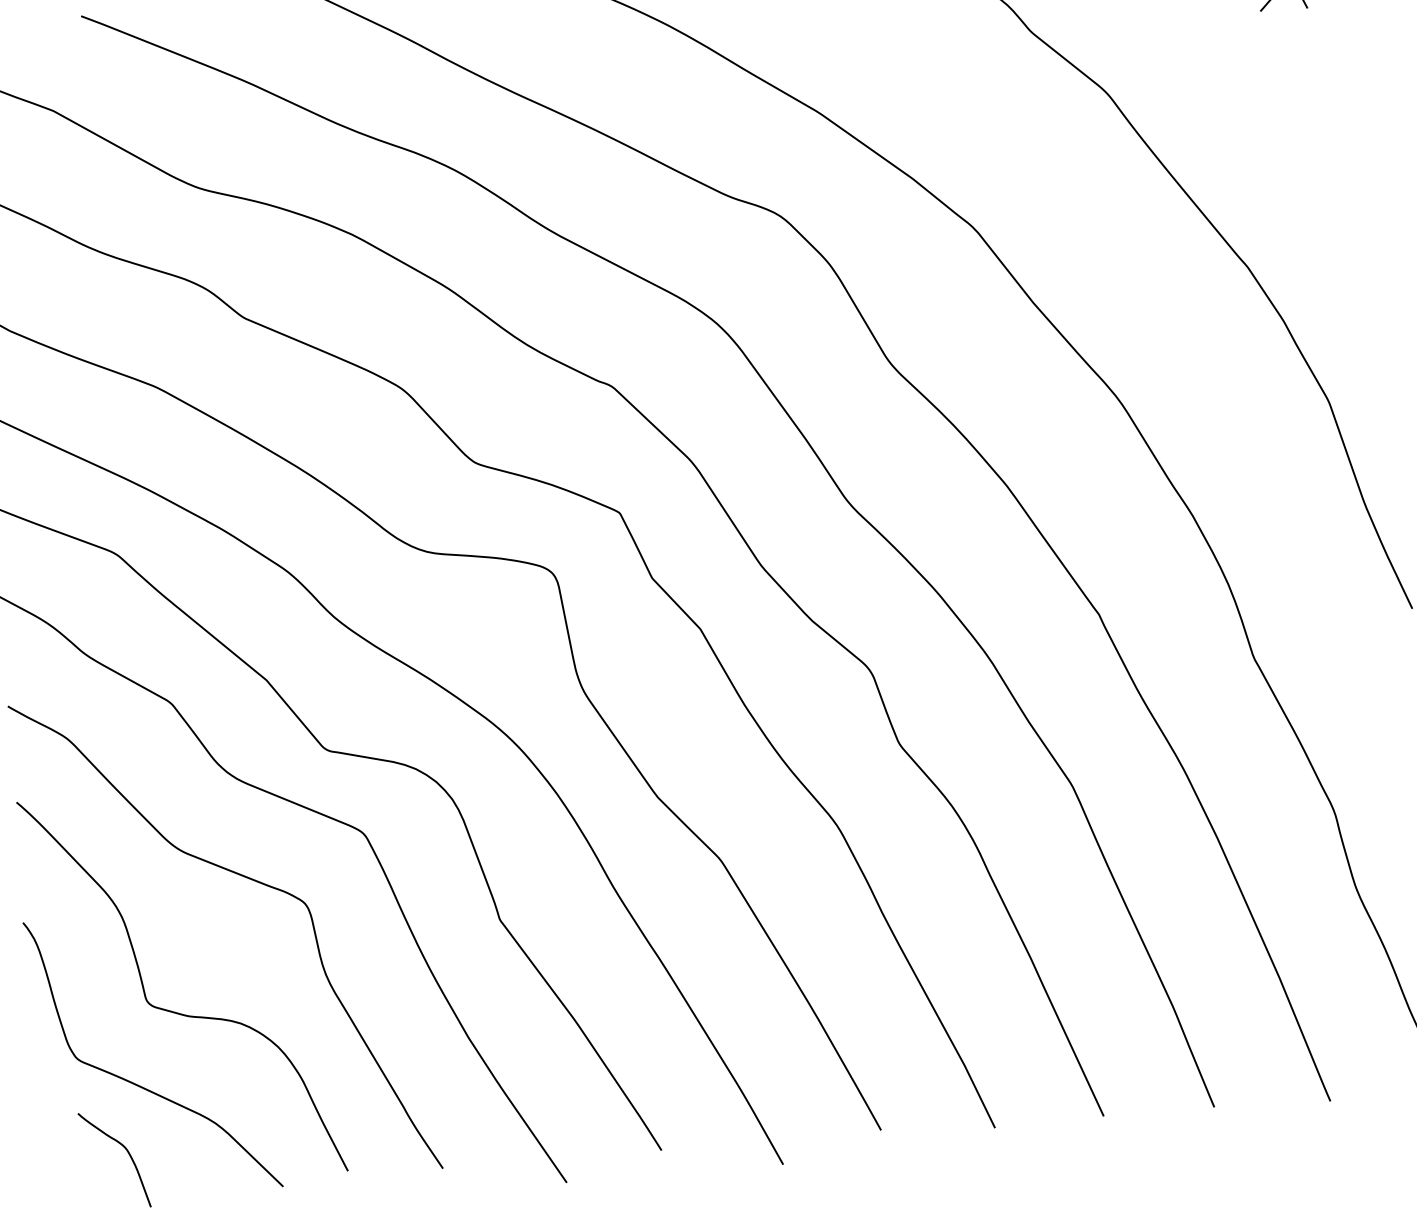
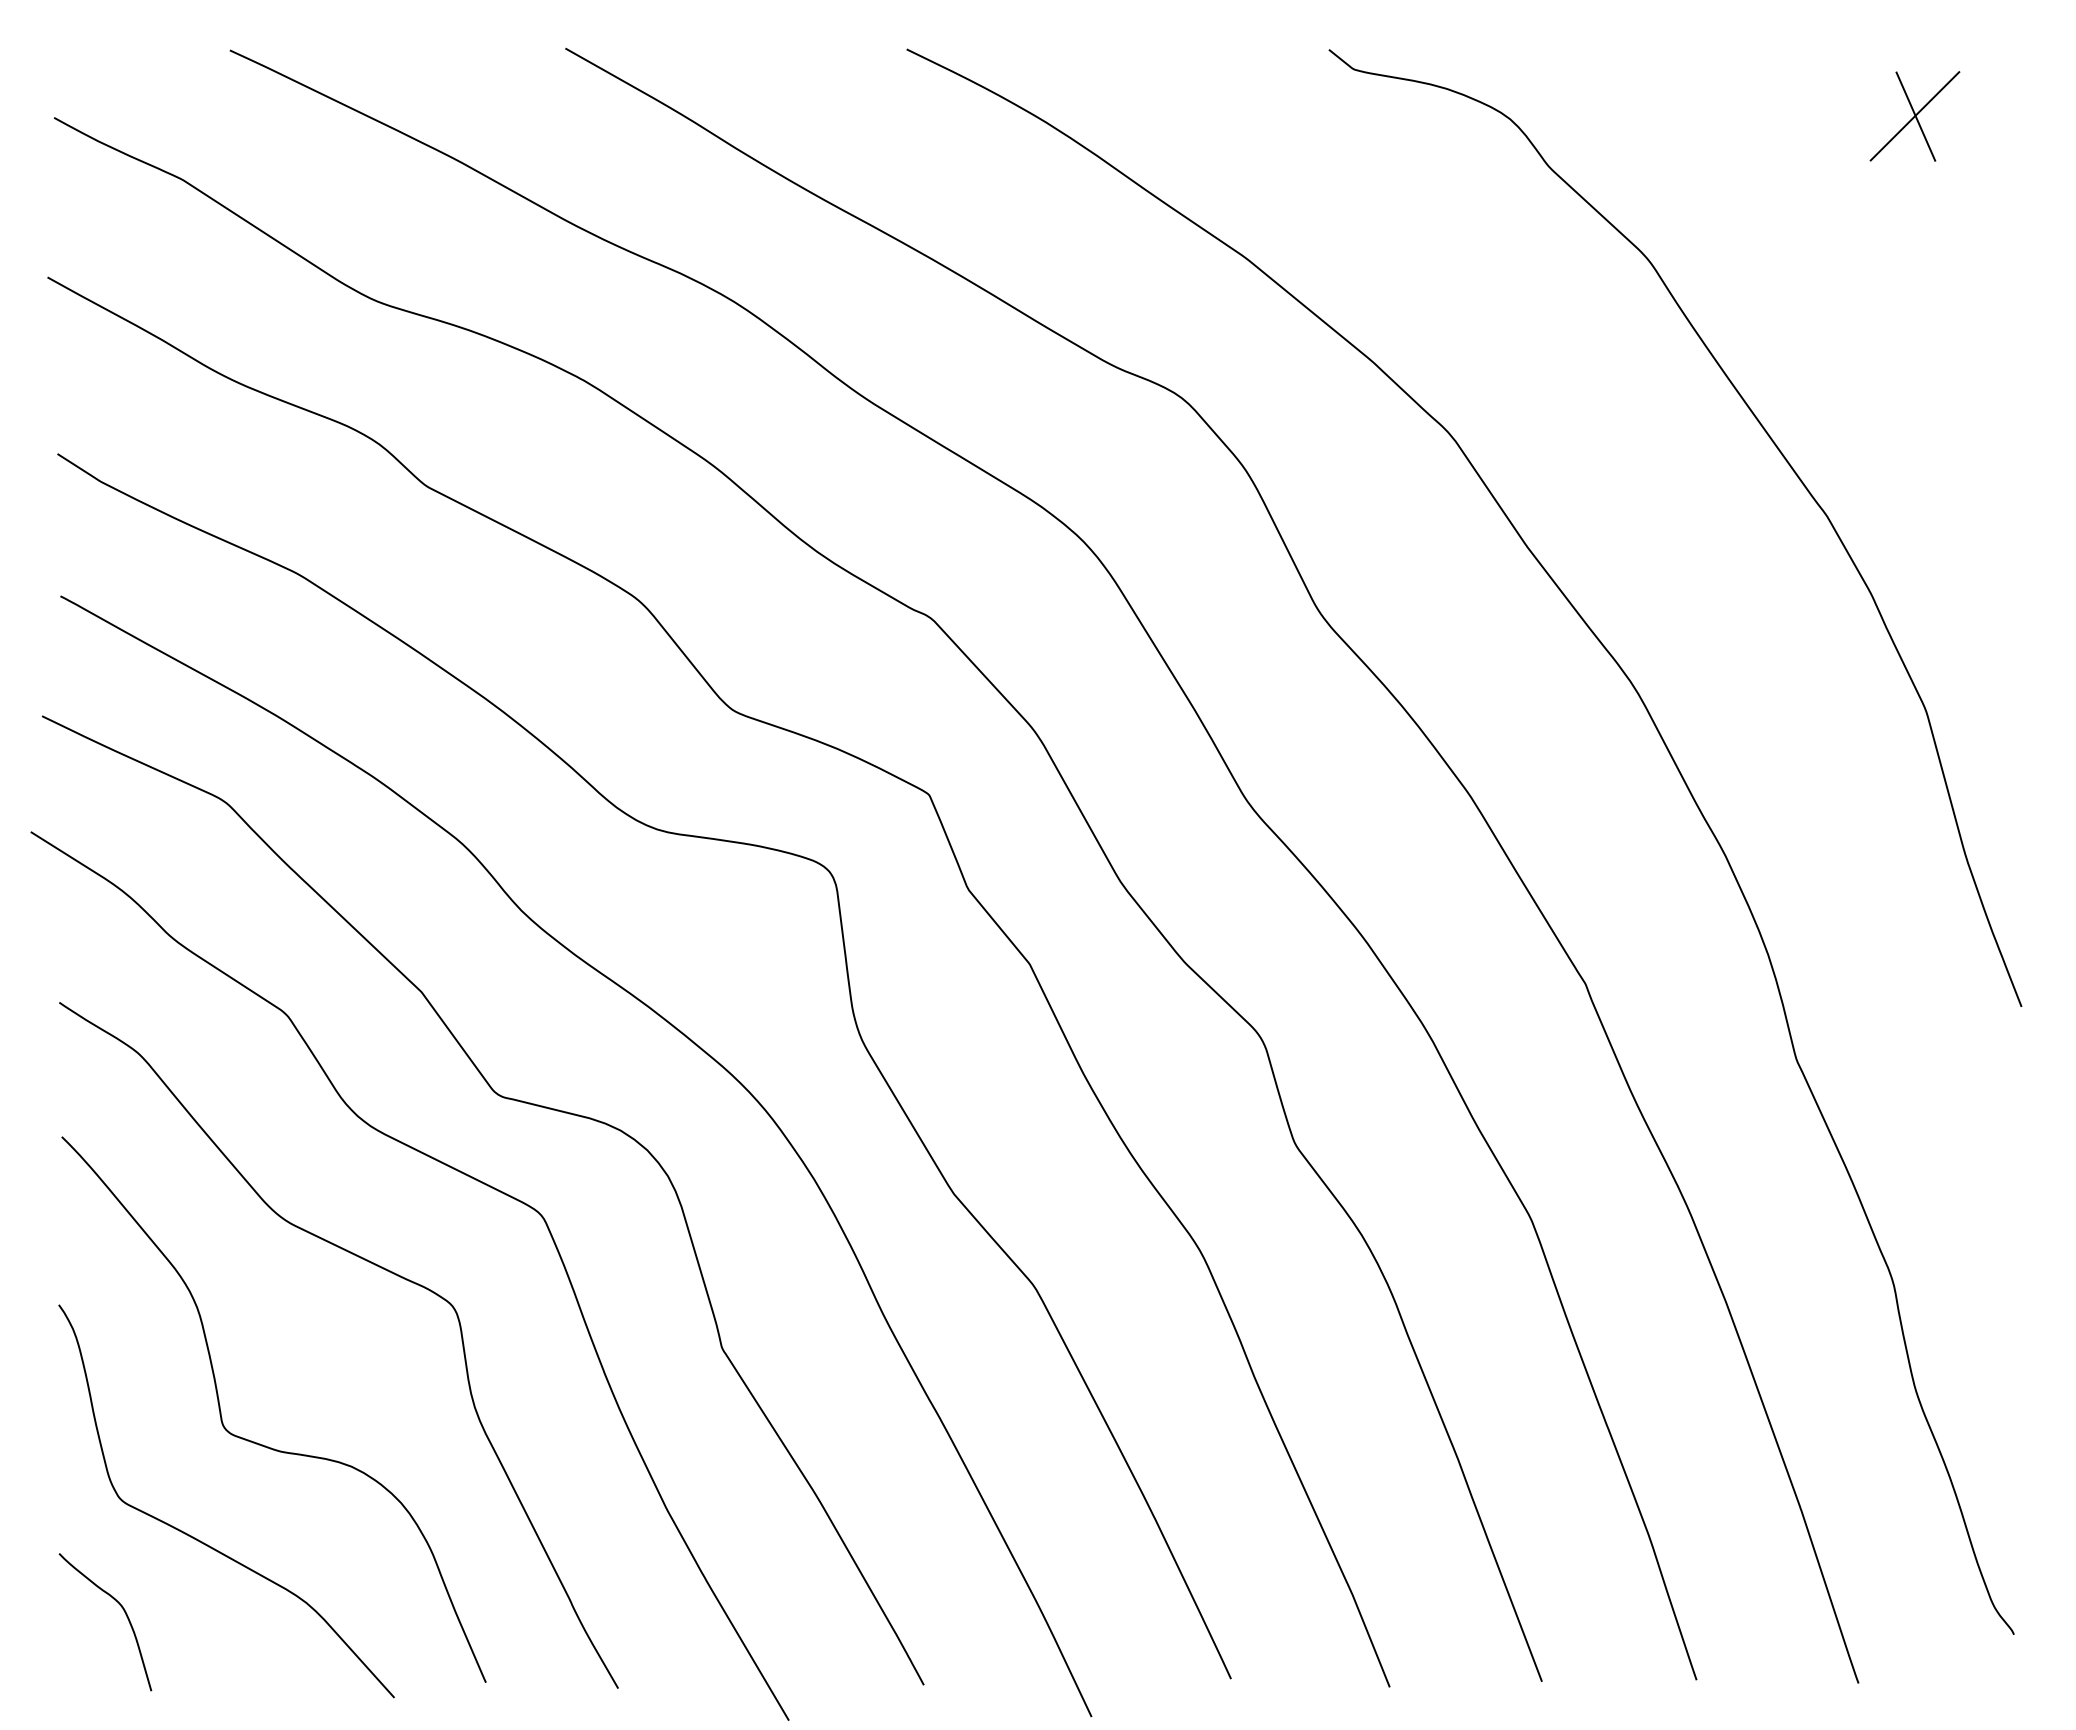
curve: (126, 1150) -> (122, 1609), moved

